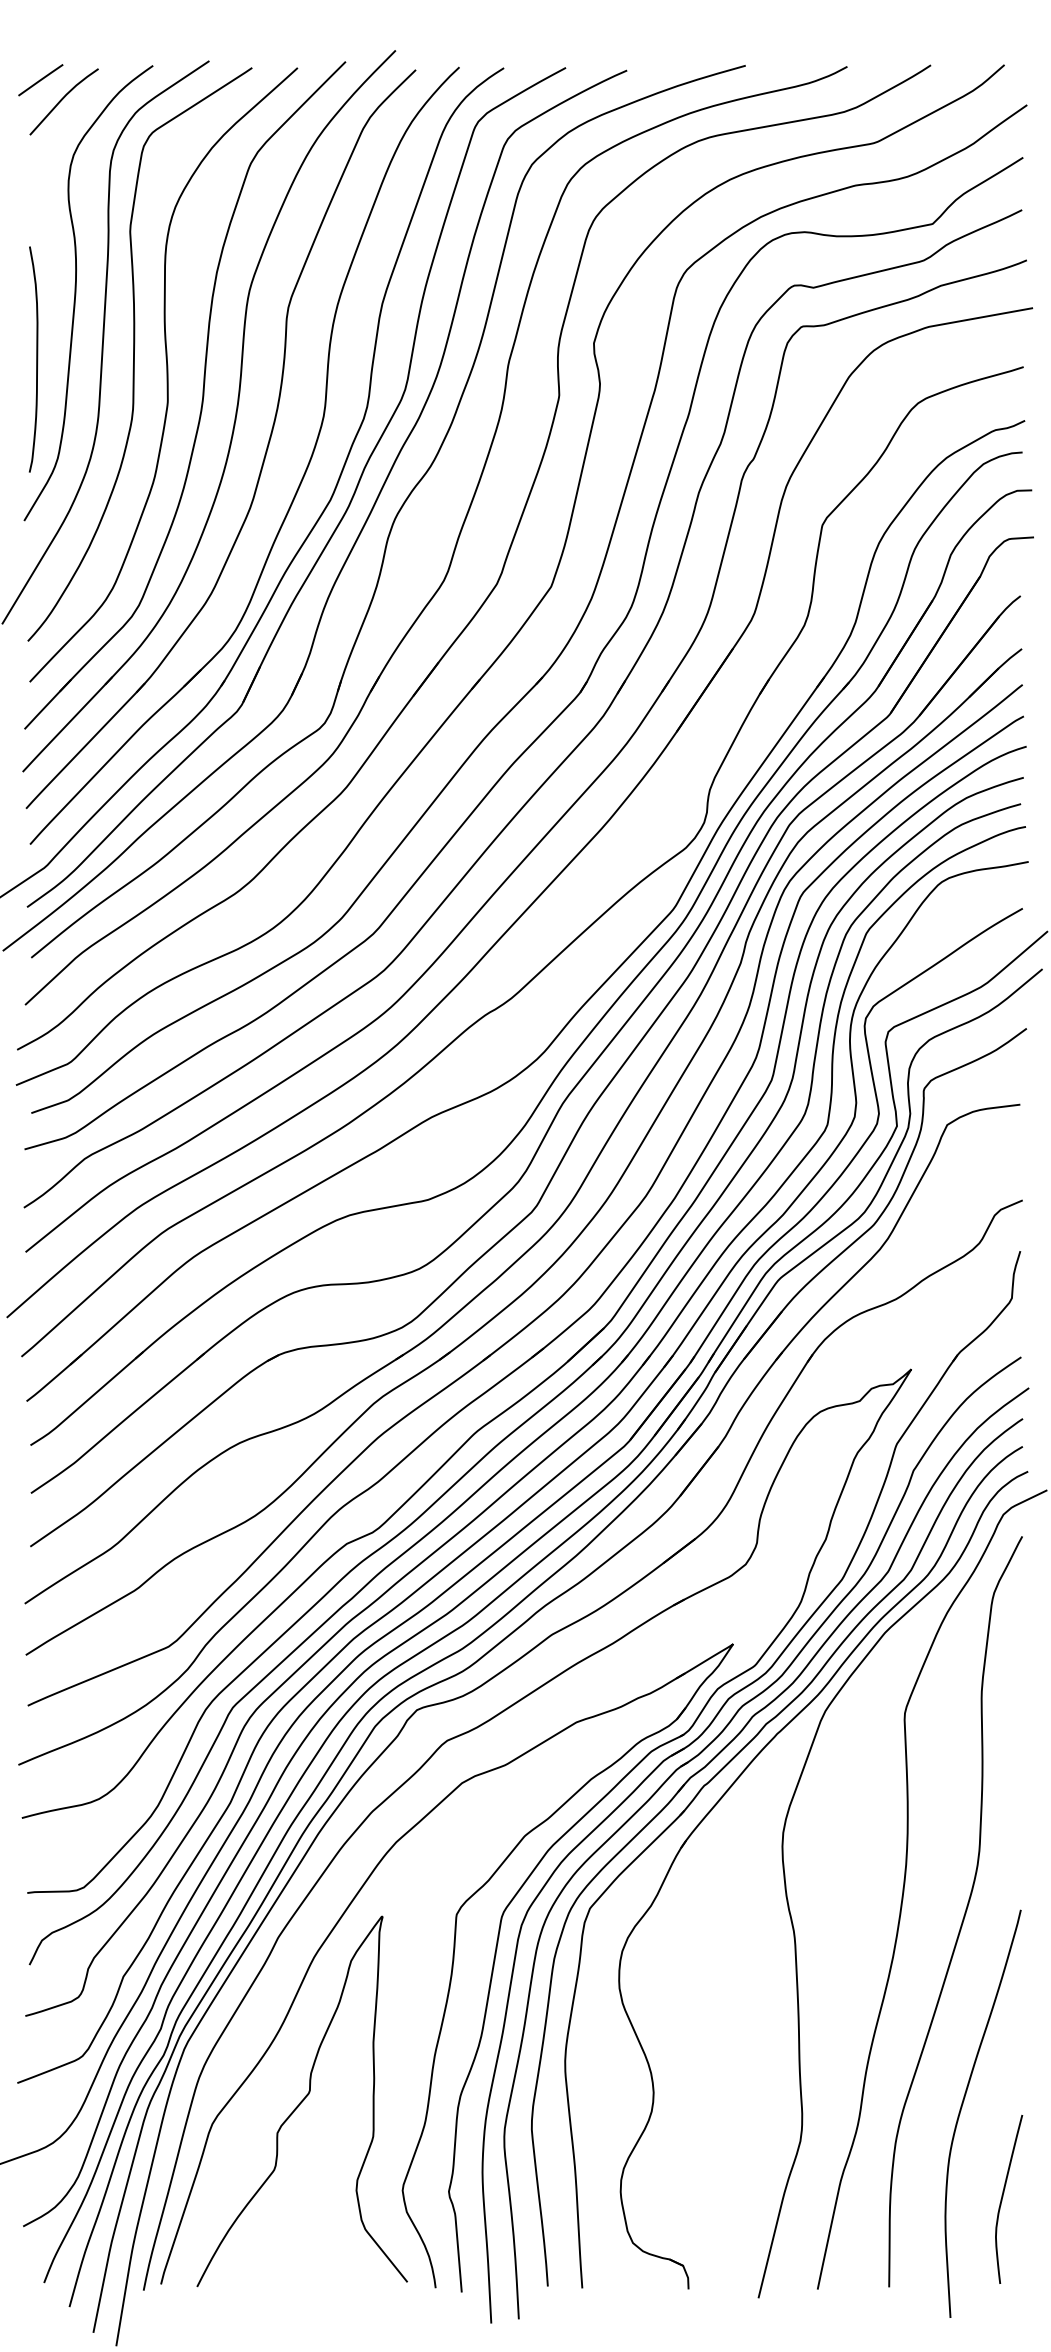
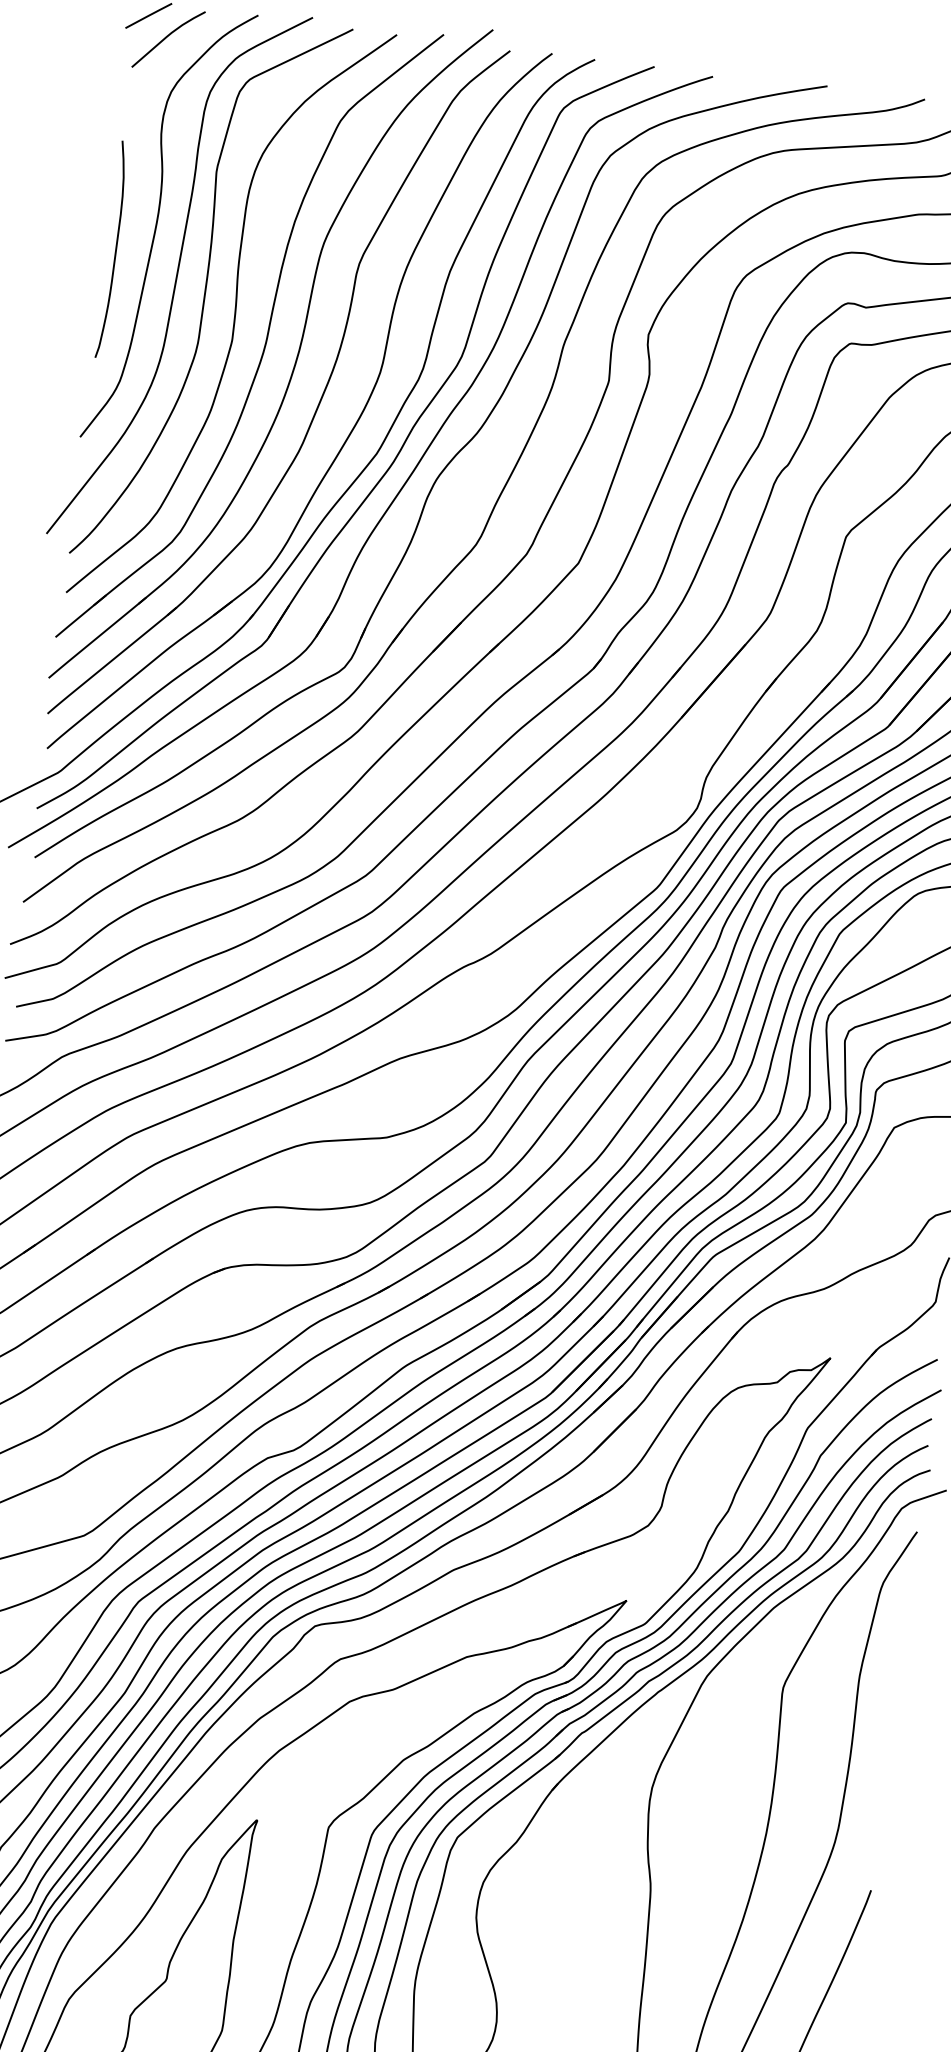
curve: (36, 359) -> (115, 249), moved

